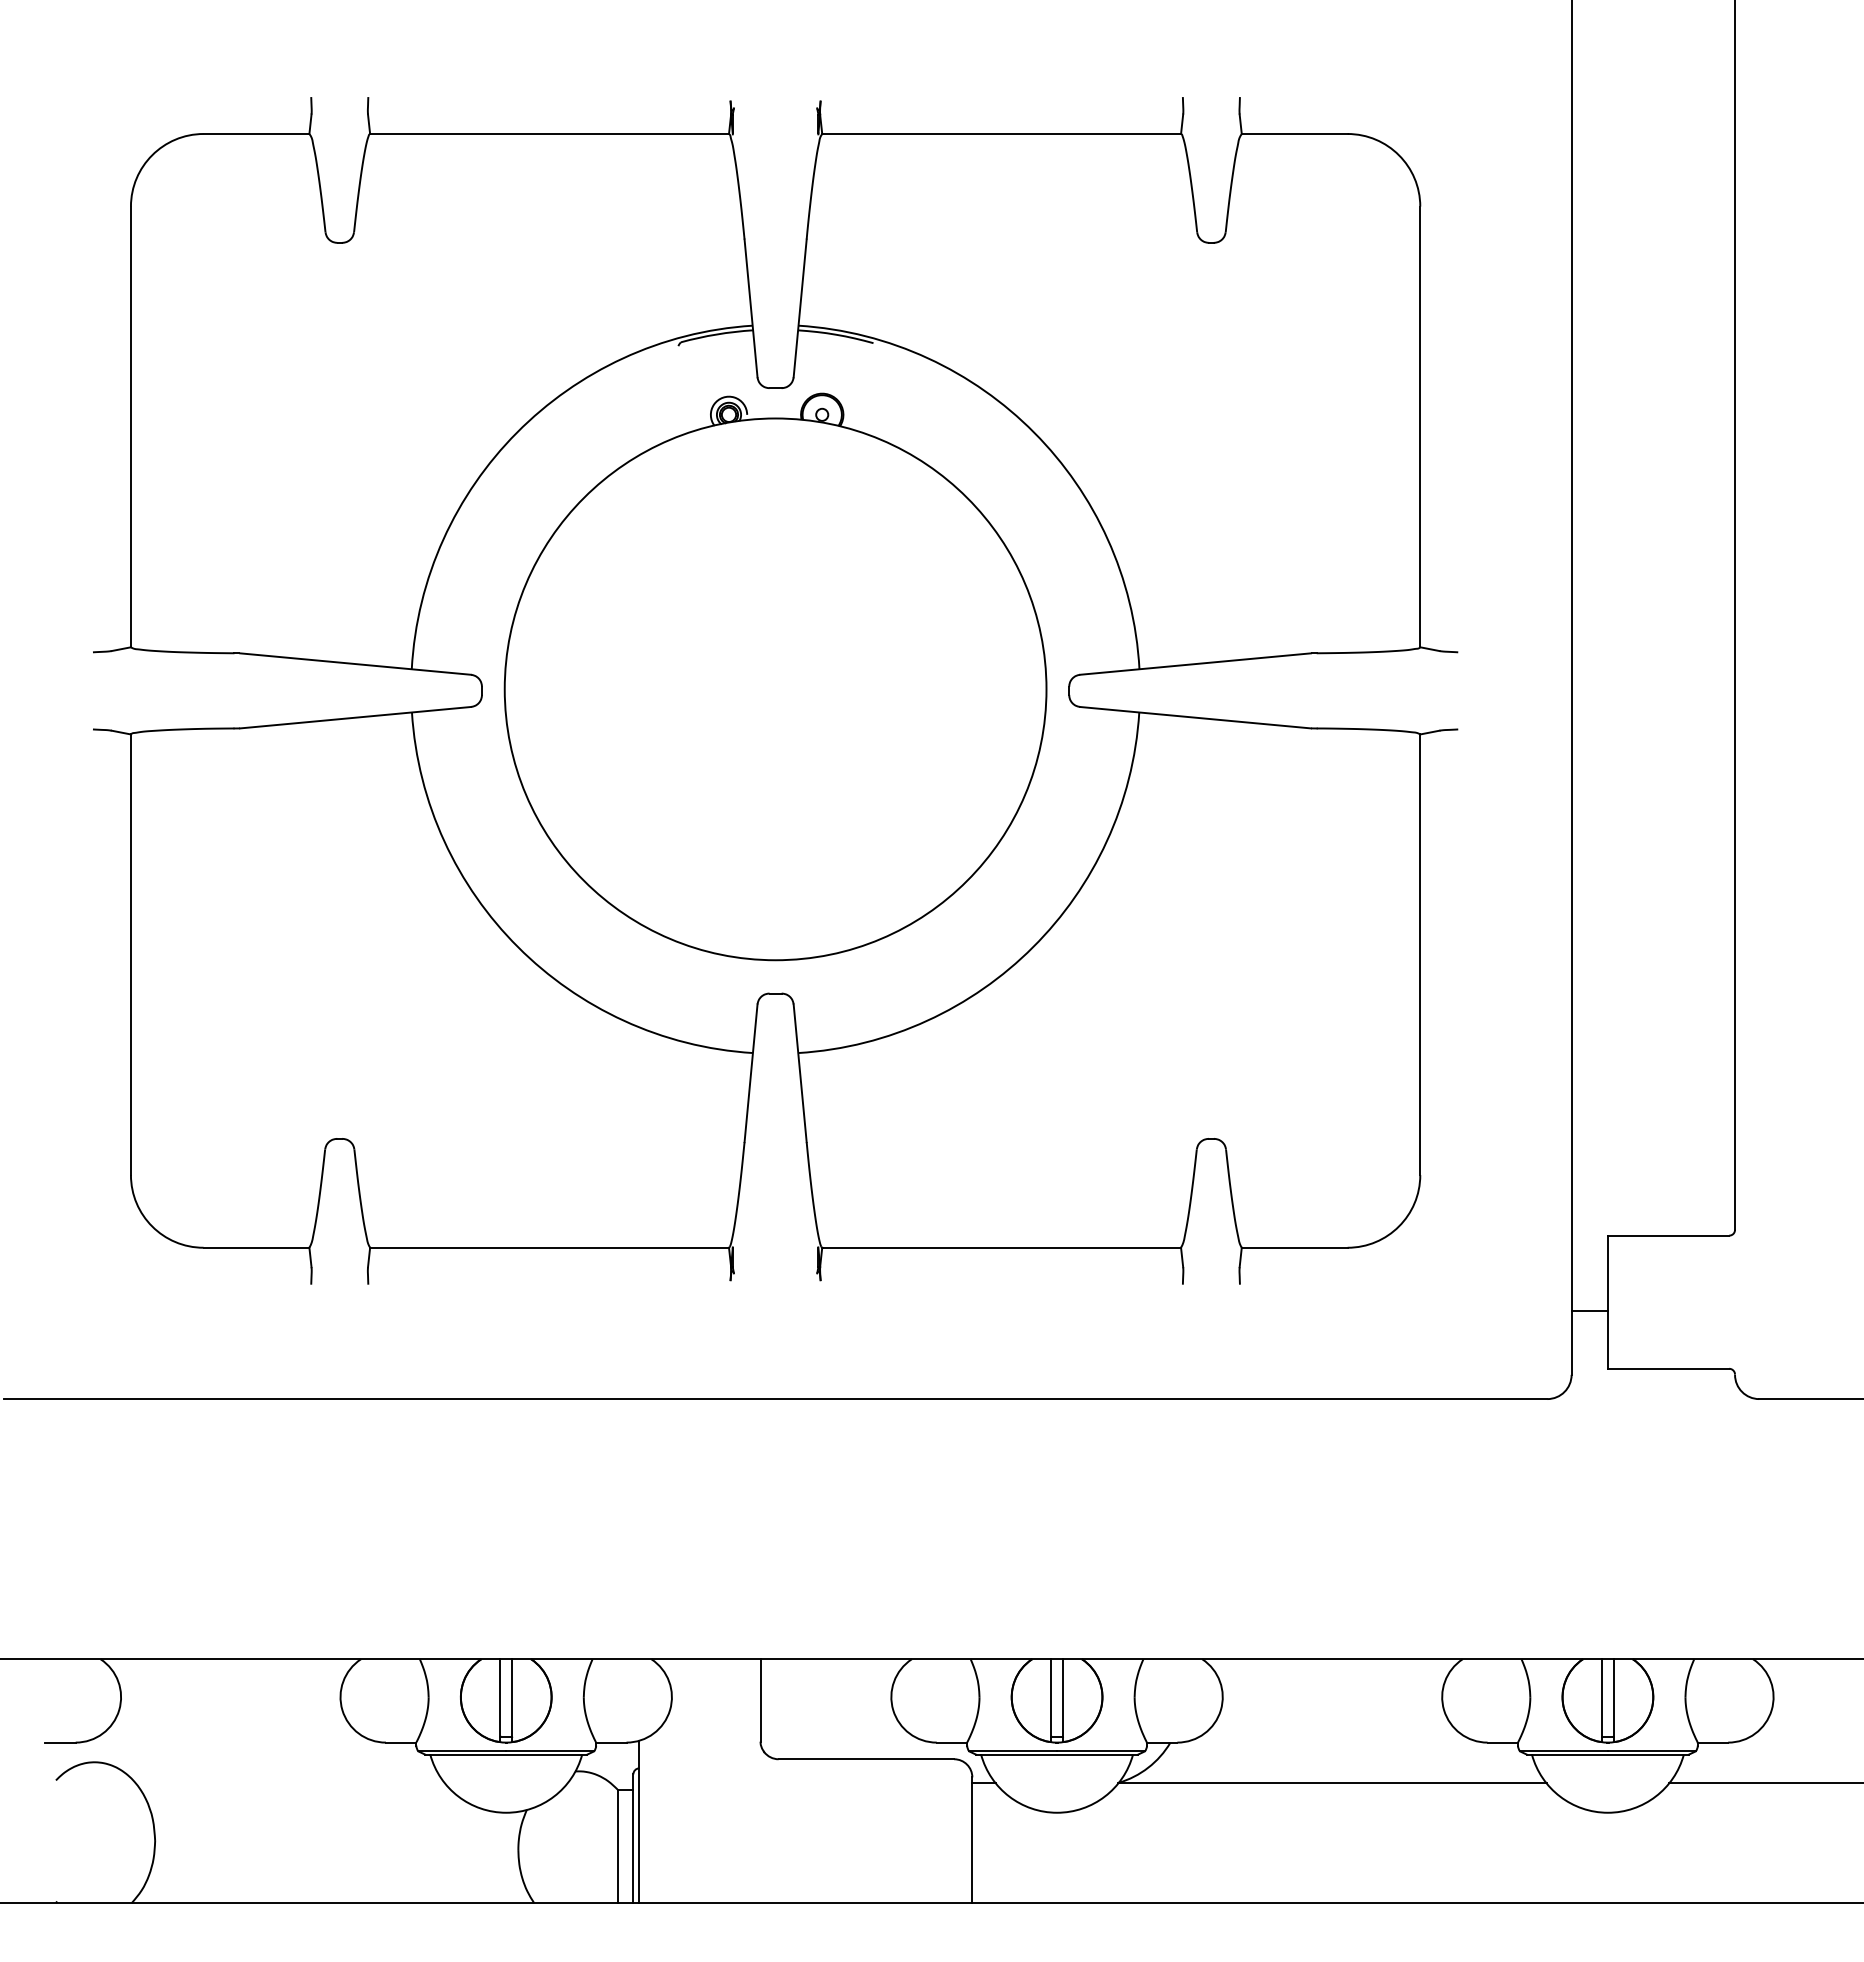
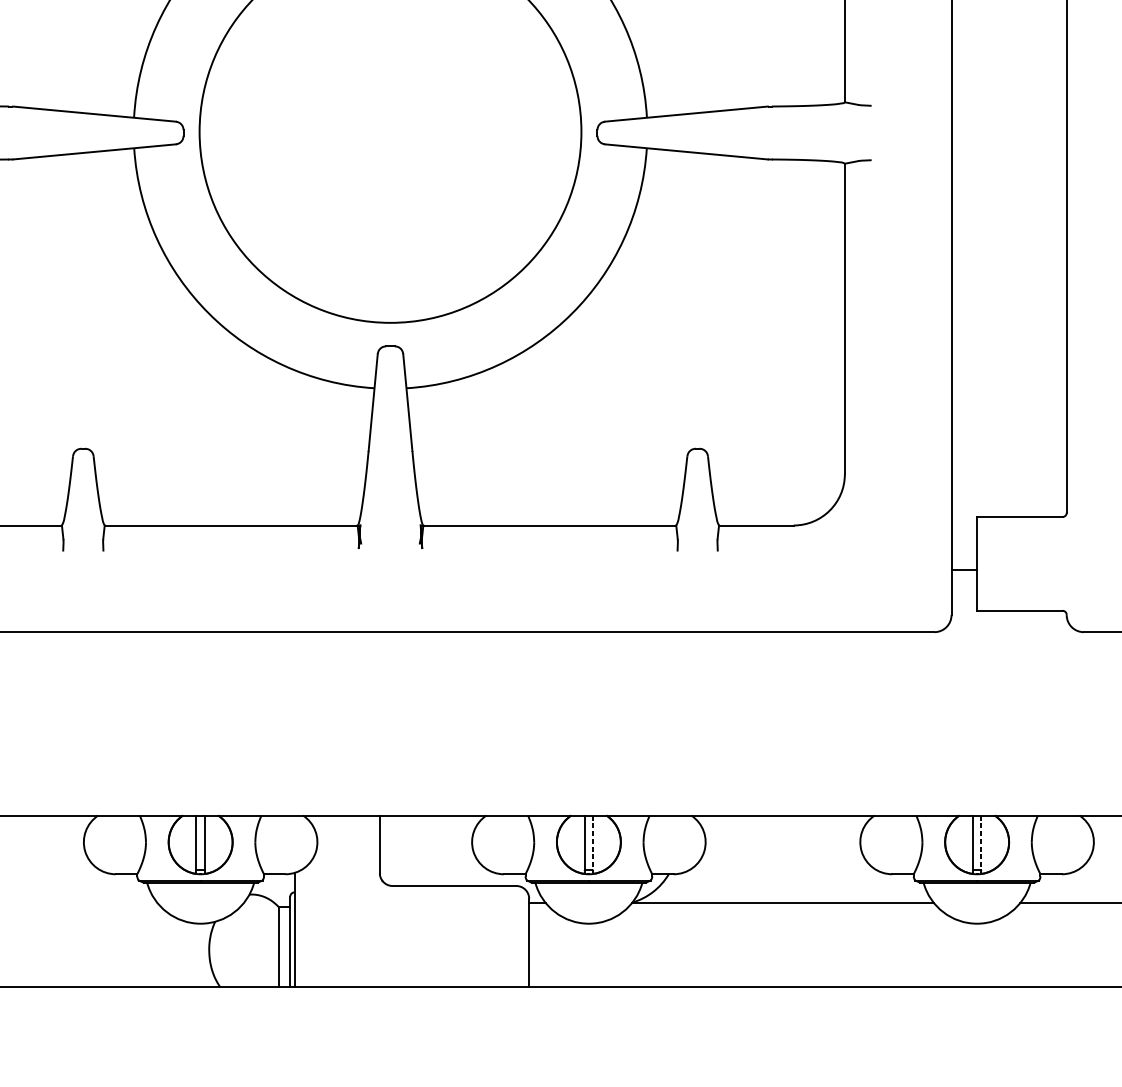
line: (1063, 1700) -> (593, 844), solid -> dashed
line: (1613, 1700) -> (981, 844), solid -> dashed

